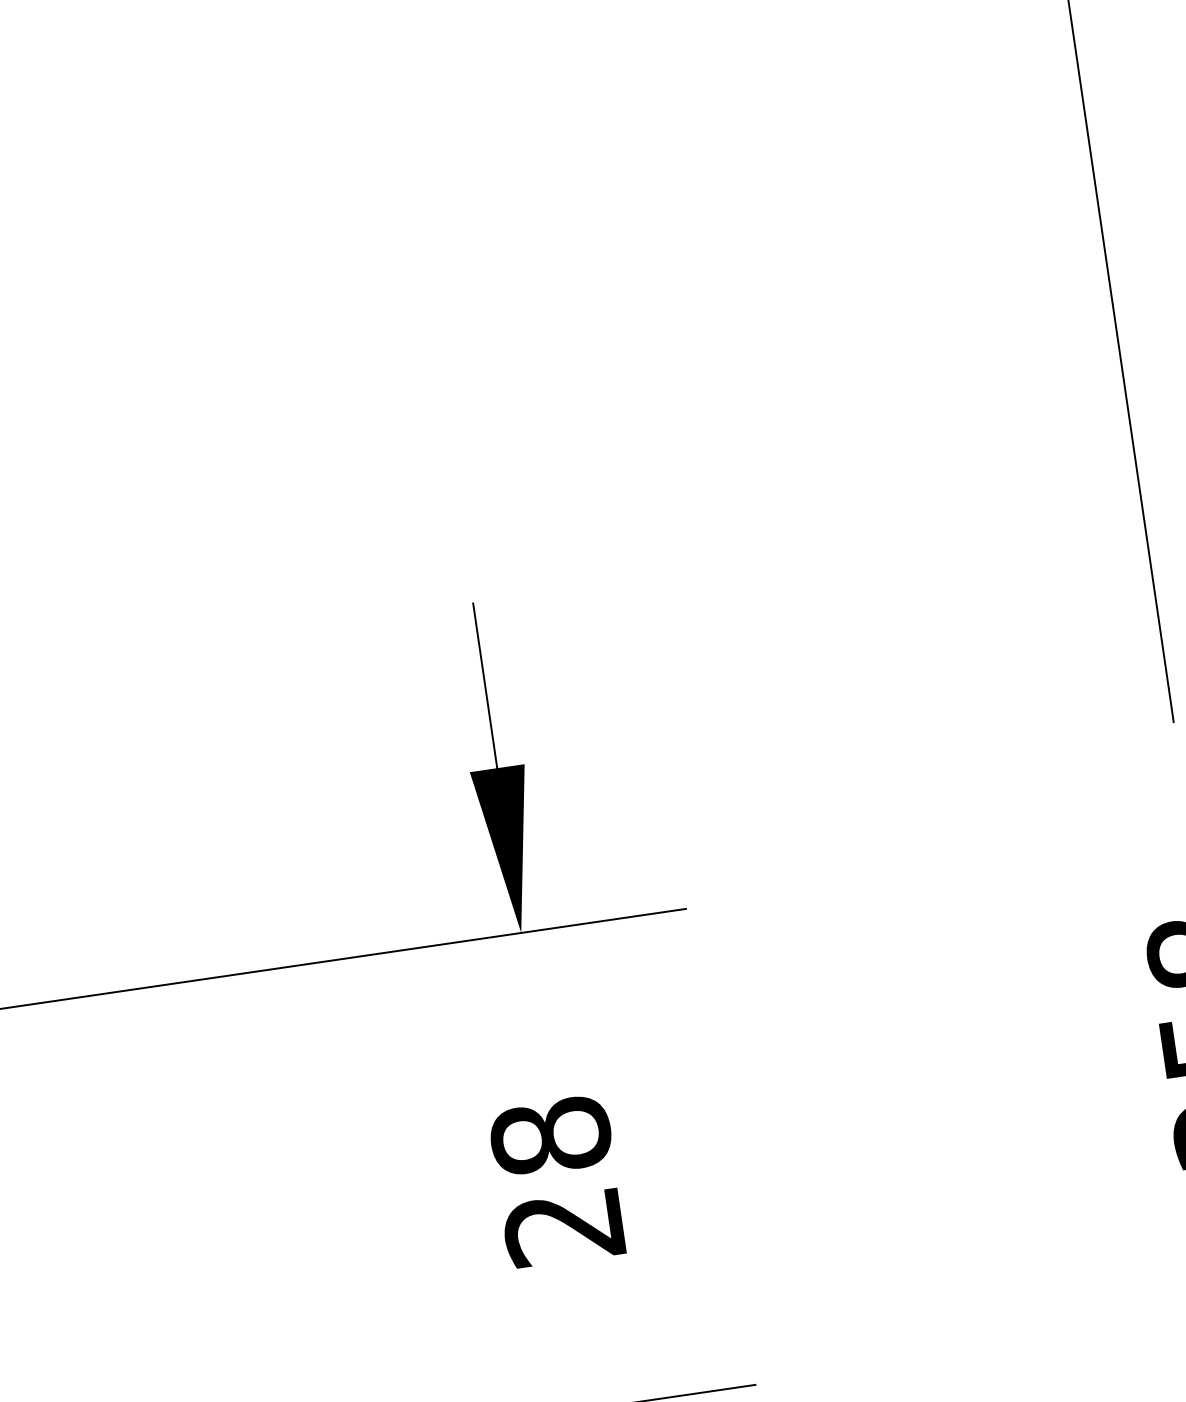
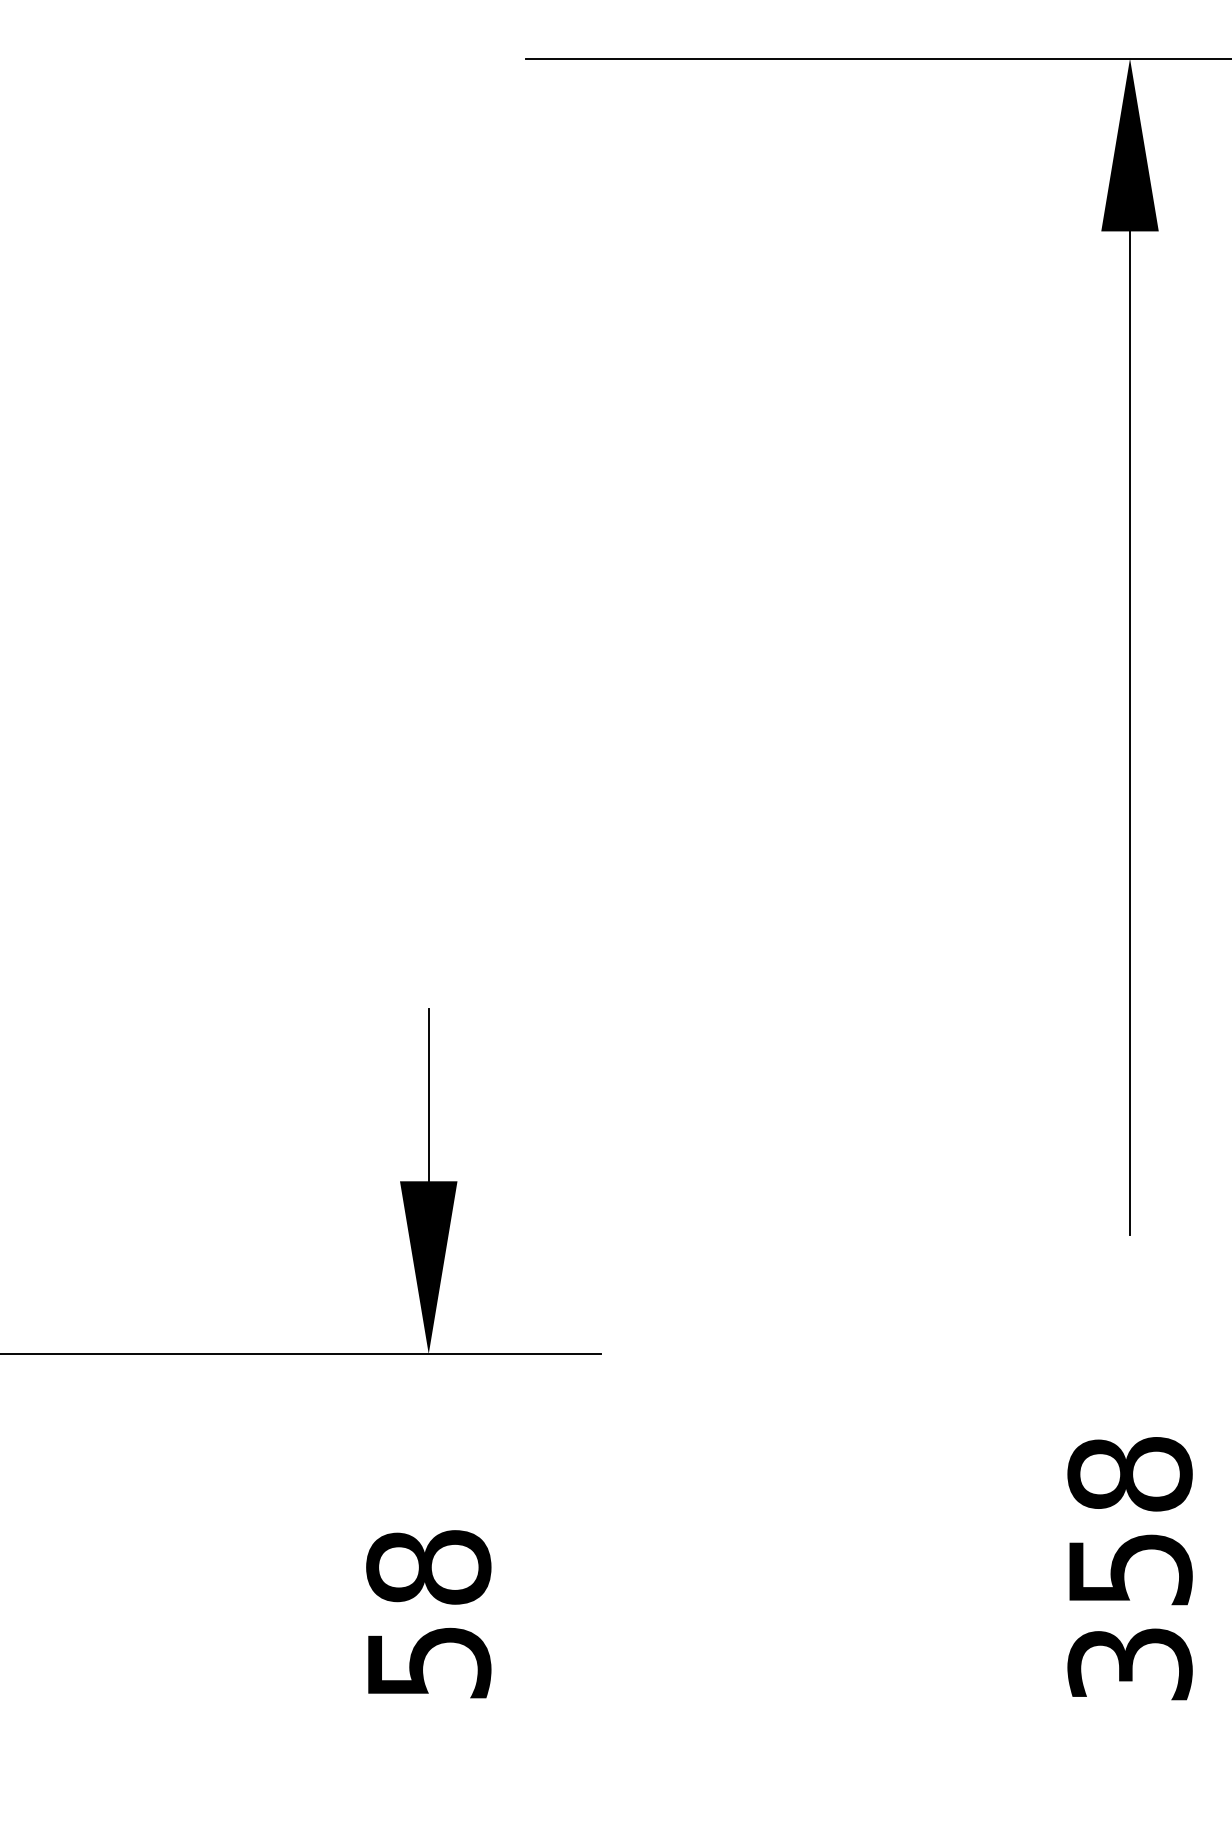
text: (563, 1227) -> (428, 1662), 28 -> 58

